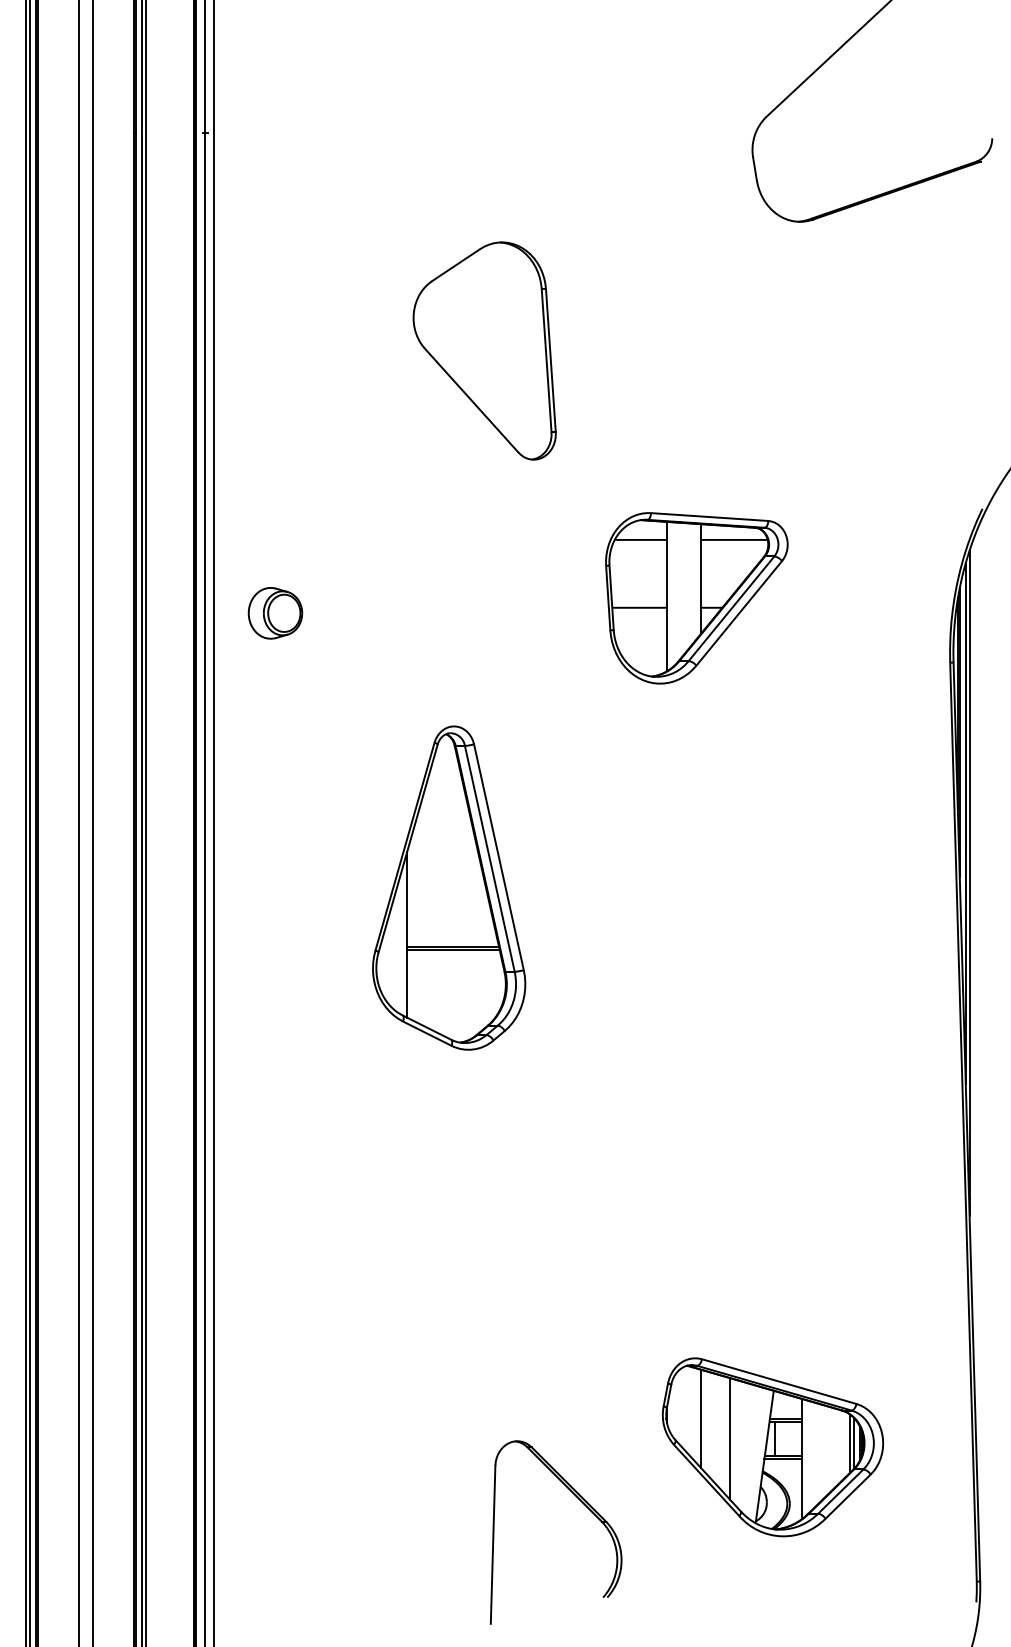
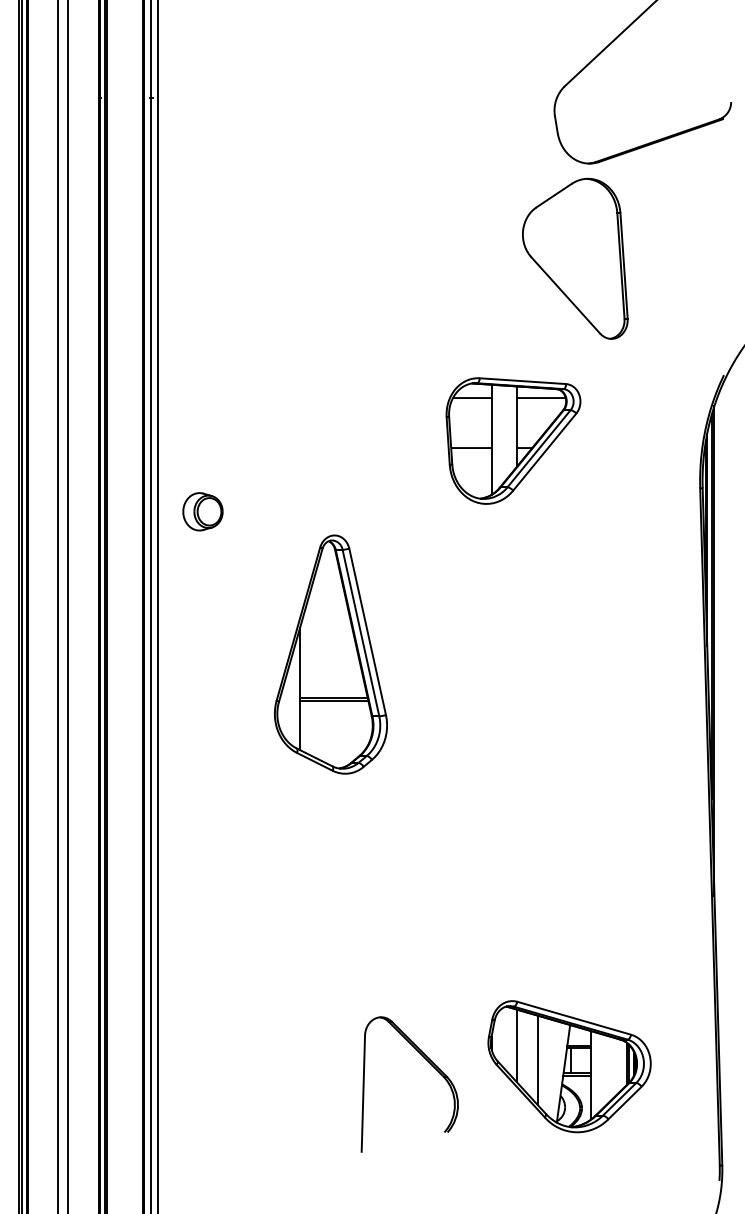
part: (484, 350) -> (575, 258), moved
part: (275, 613) -> (203, 511), moved
part: (583, 1504) -> (429, 1063), moved

